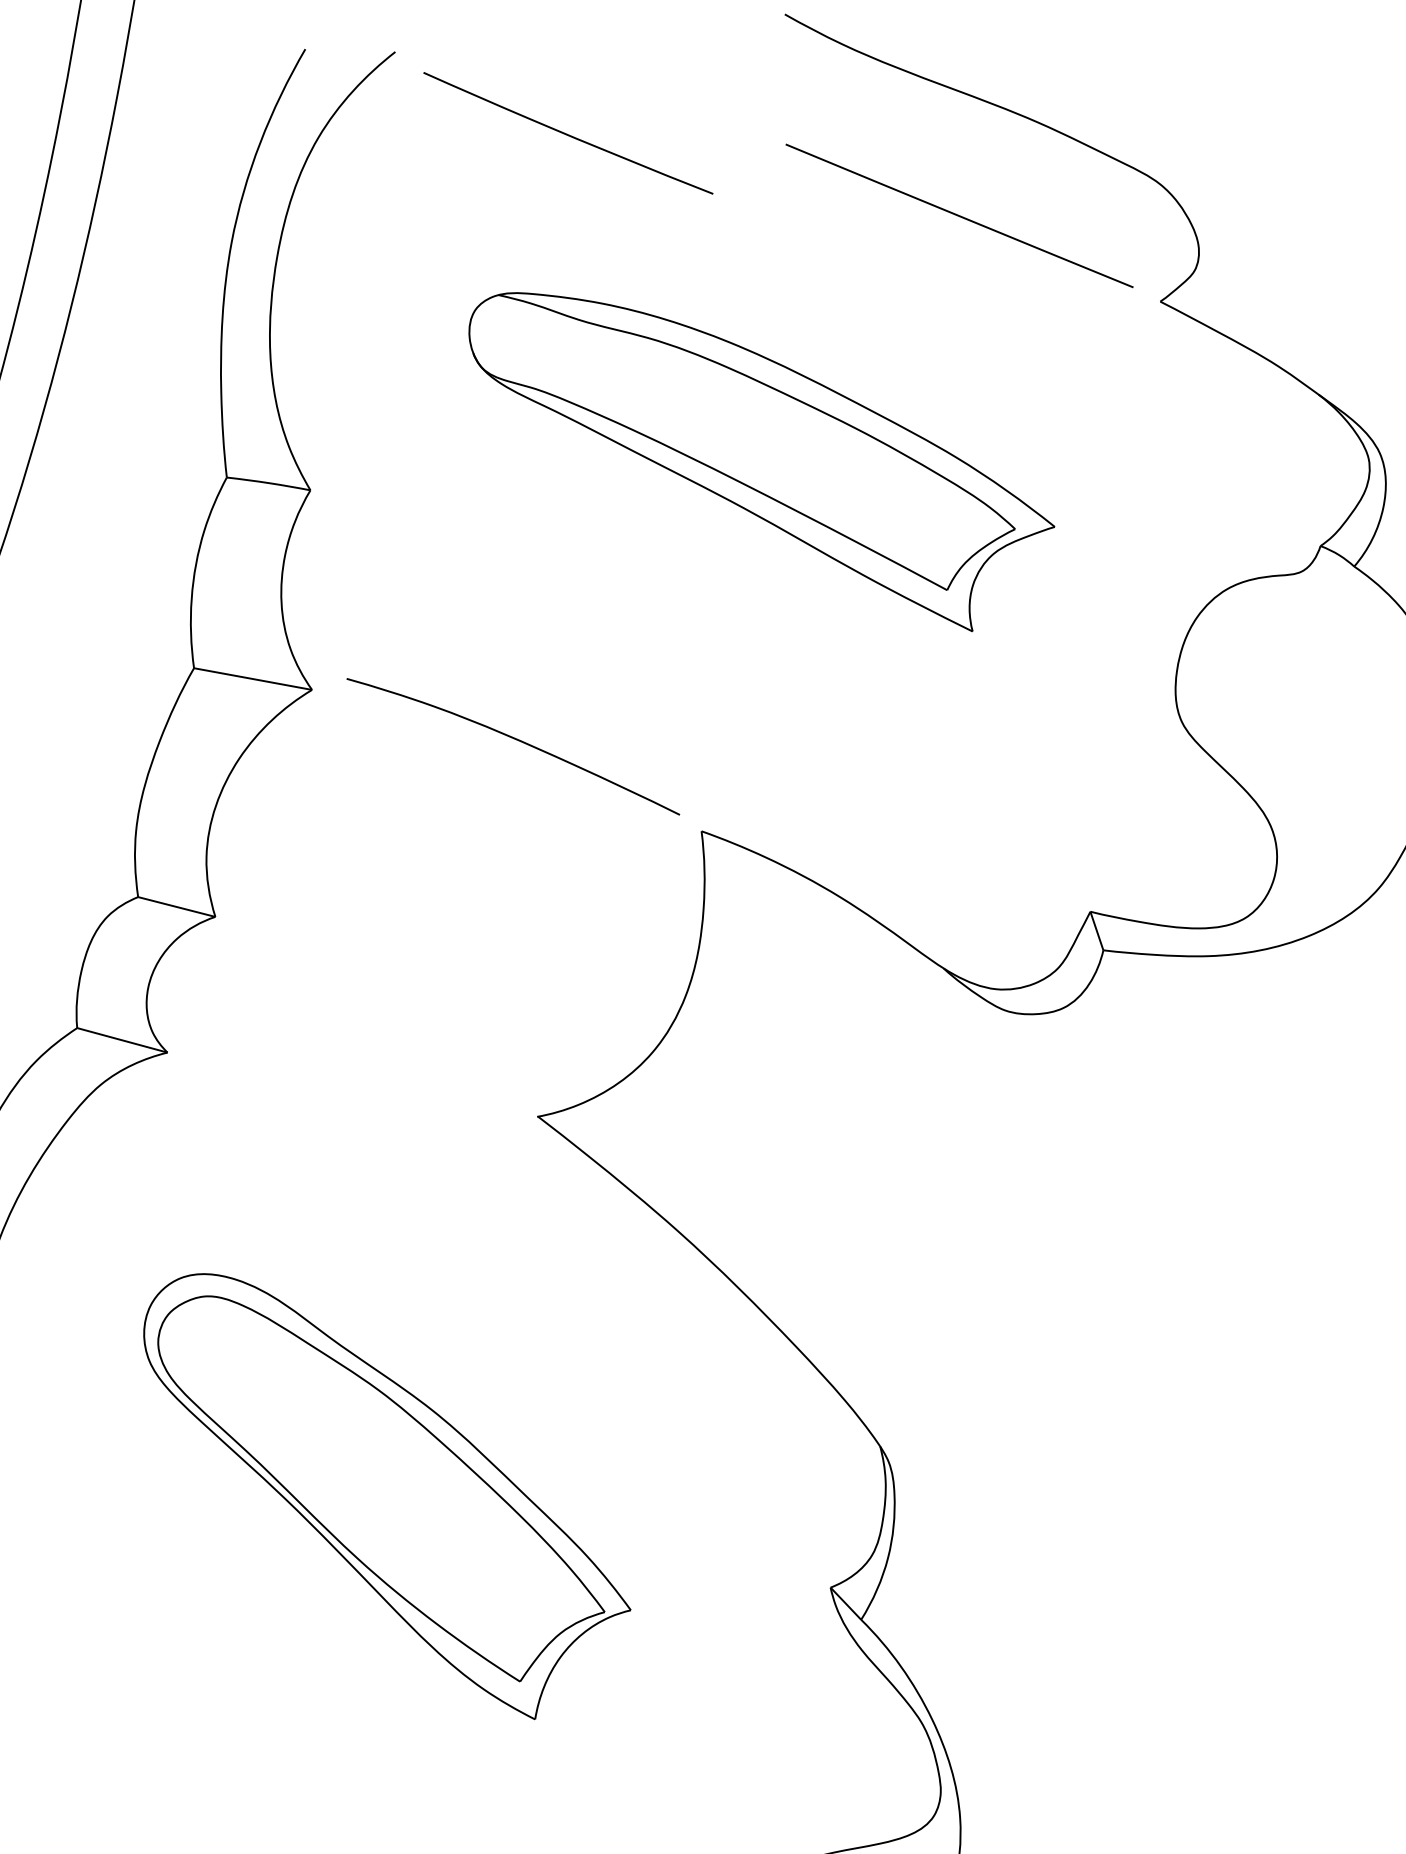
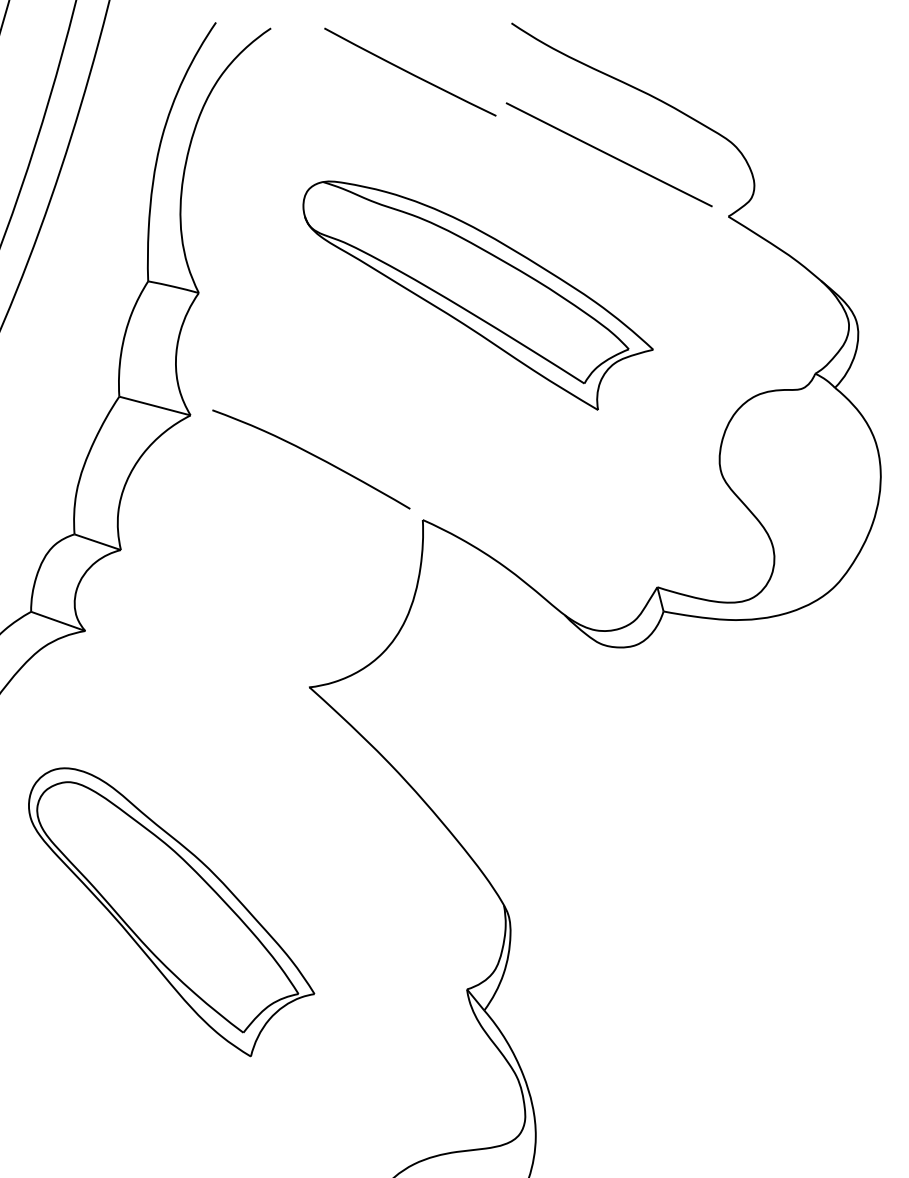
curve: (566, 132) -> (409, 71), moved
part: (388, 1495) -> (171, 912), moved

